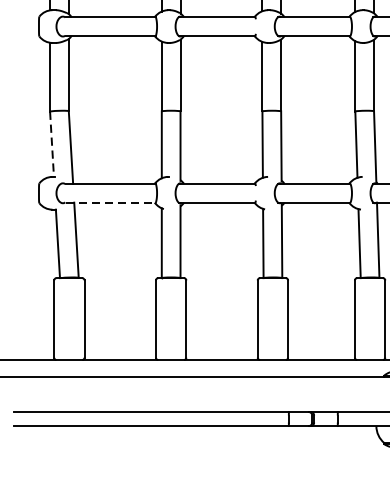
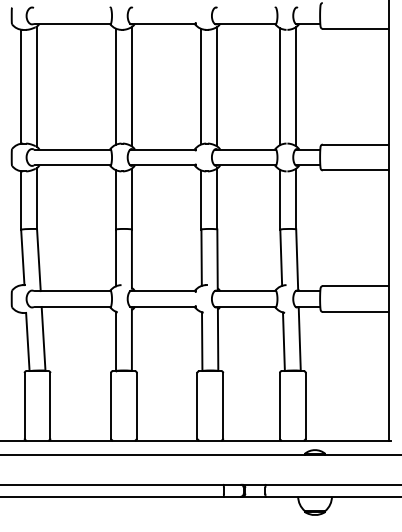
line: (51, 144) -> (22, 257), dashed -> solid
line: (111, 202) -> (73, 306), dashed -> solid

